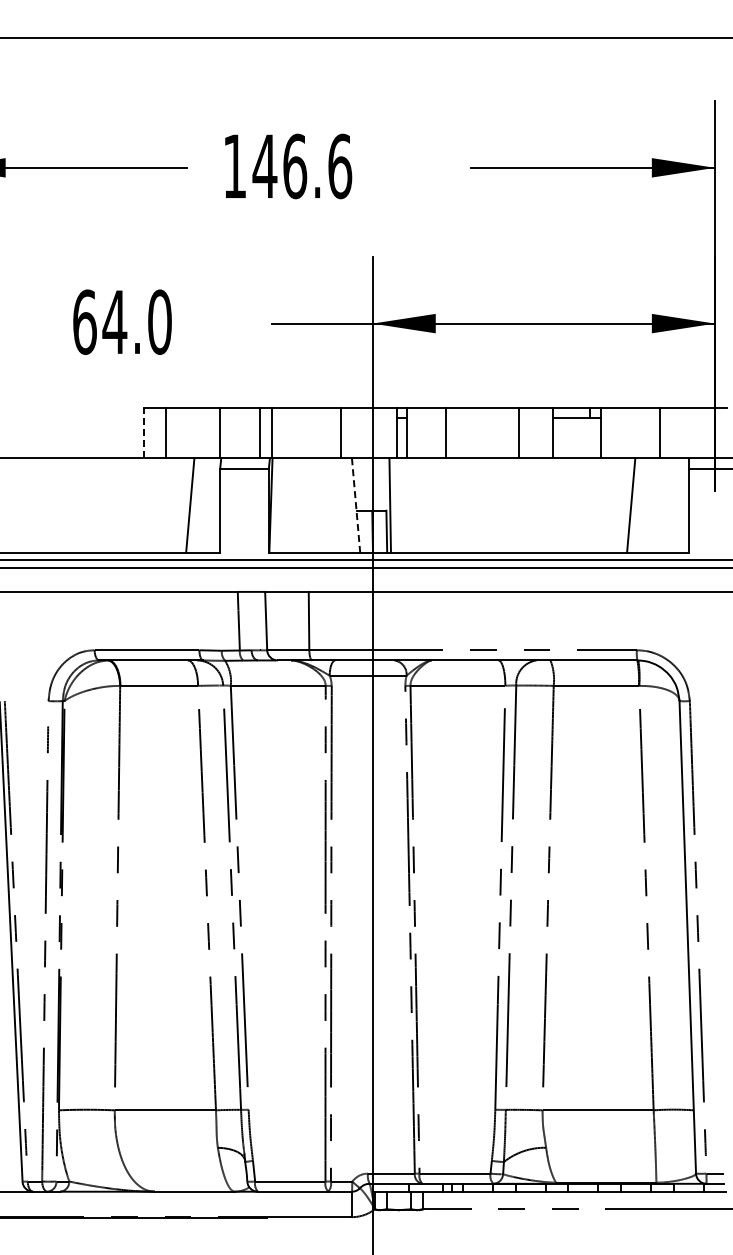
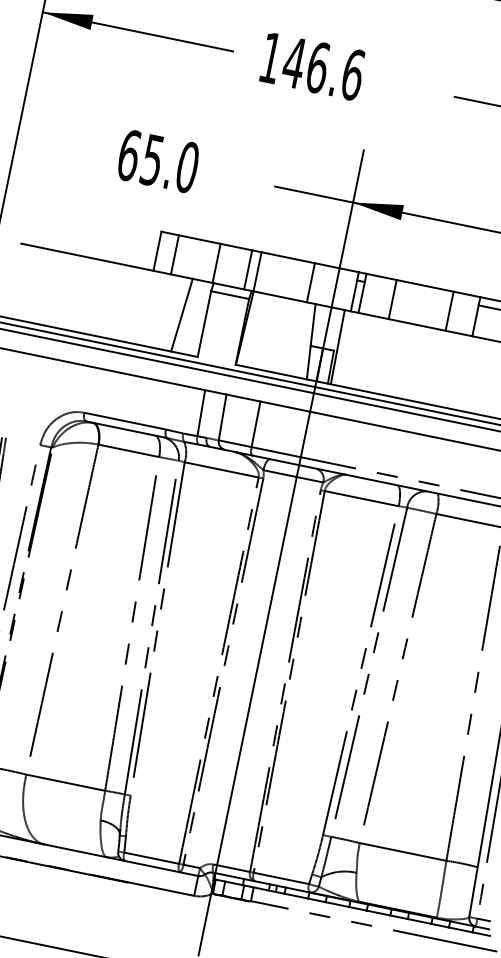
text: (114, 322) -> (152, 160), 64.0 -> 65.0
line: (143, 432) -> (157, 250), dashed -> solid
line: (356, 505) -> (311, 341), dashed -> solid

